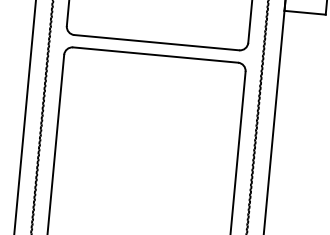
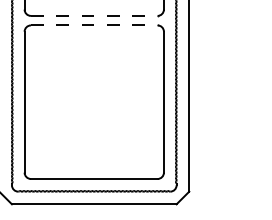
line: (157, 42) -> (94, 15), solid -> dashed
line: (155, 55) -> (94, 25), solid -> dashed

